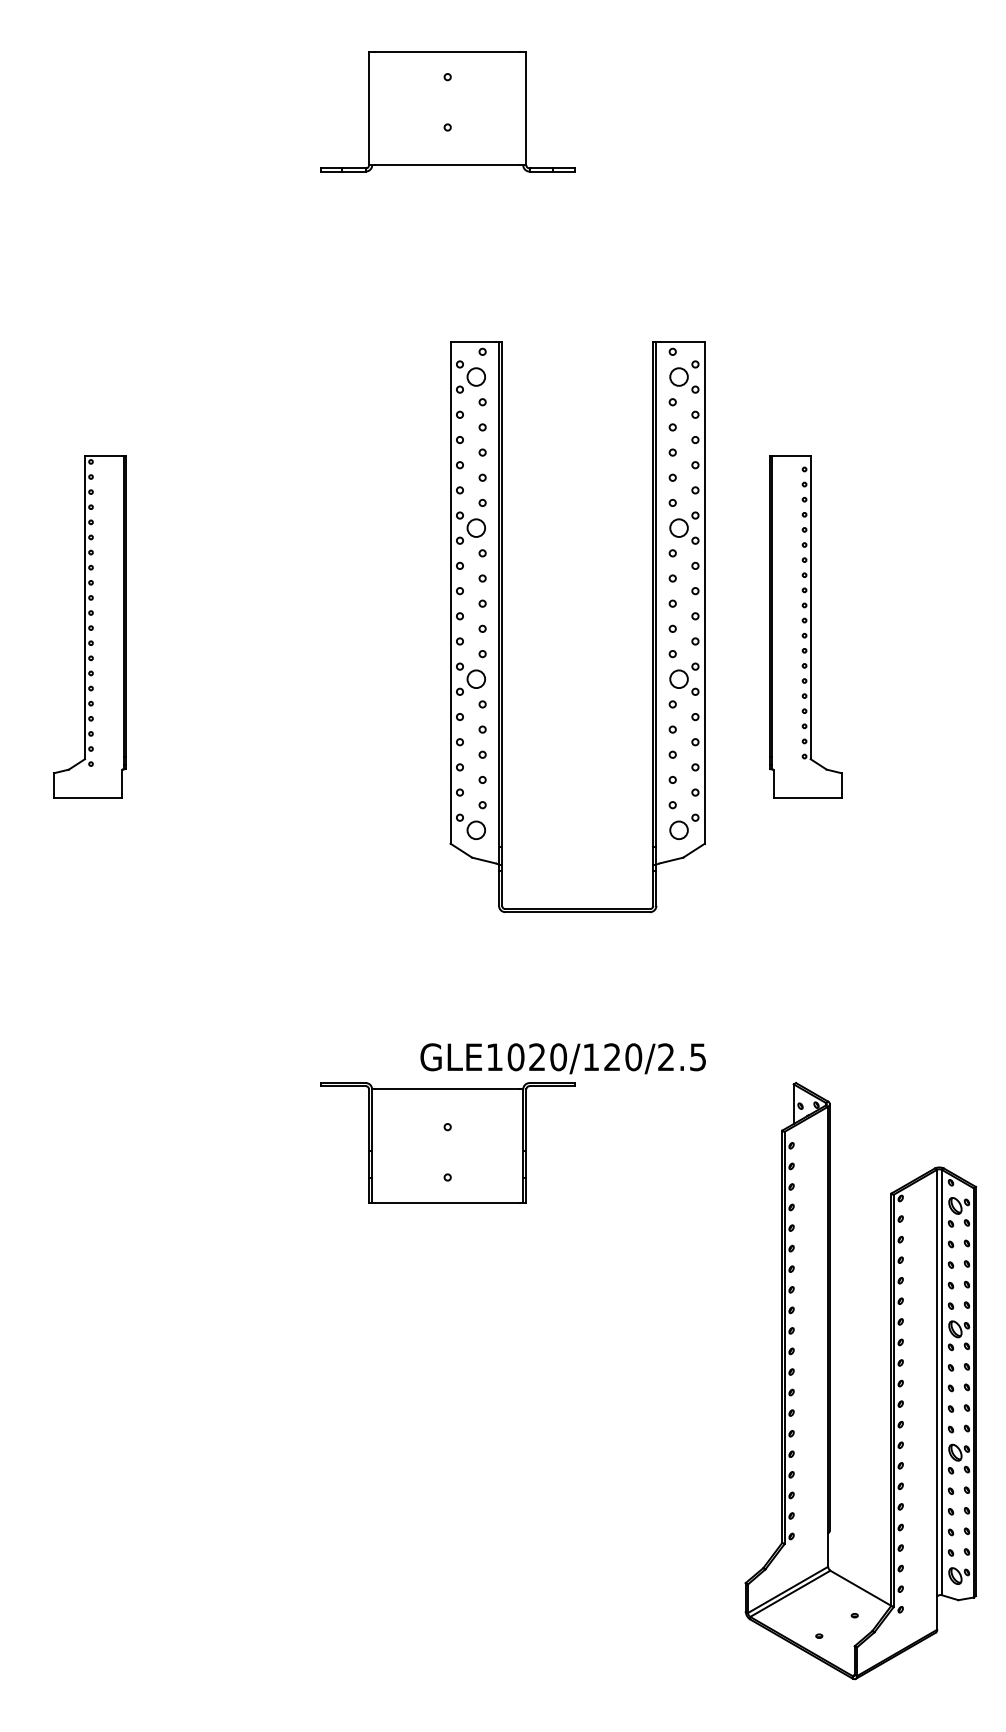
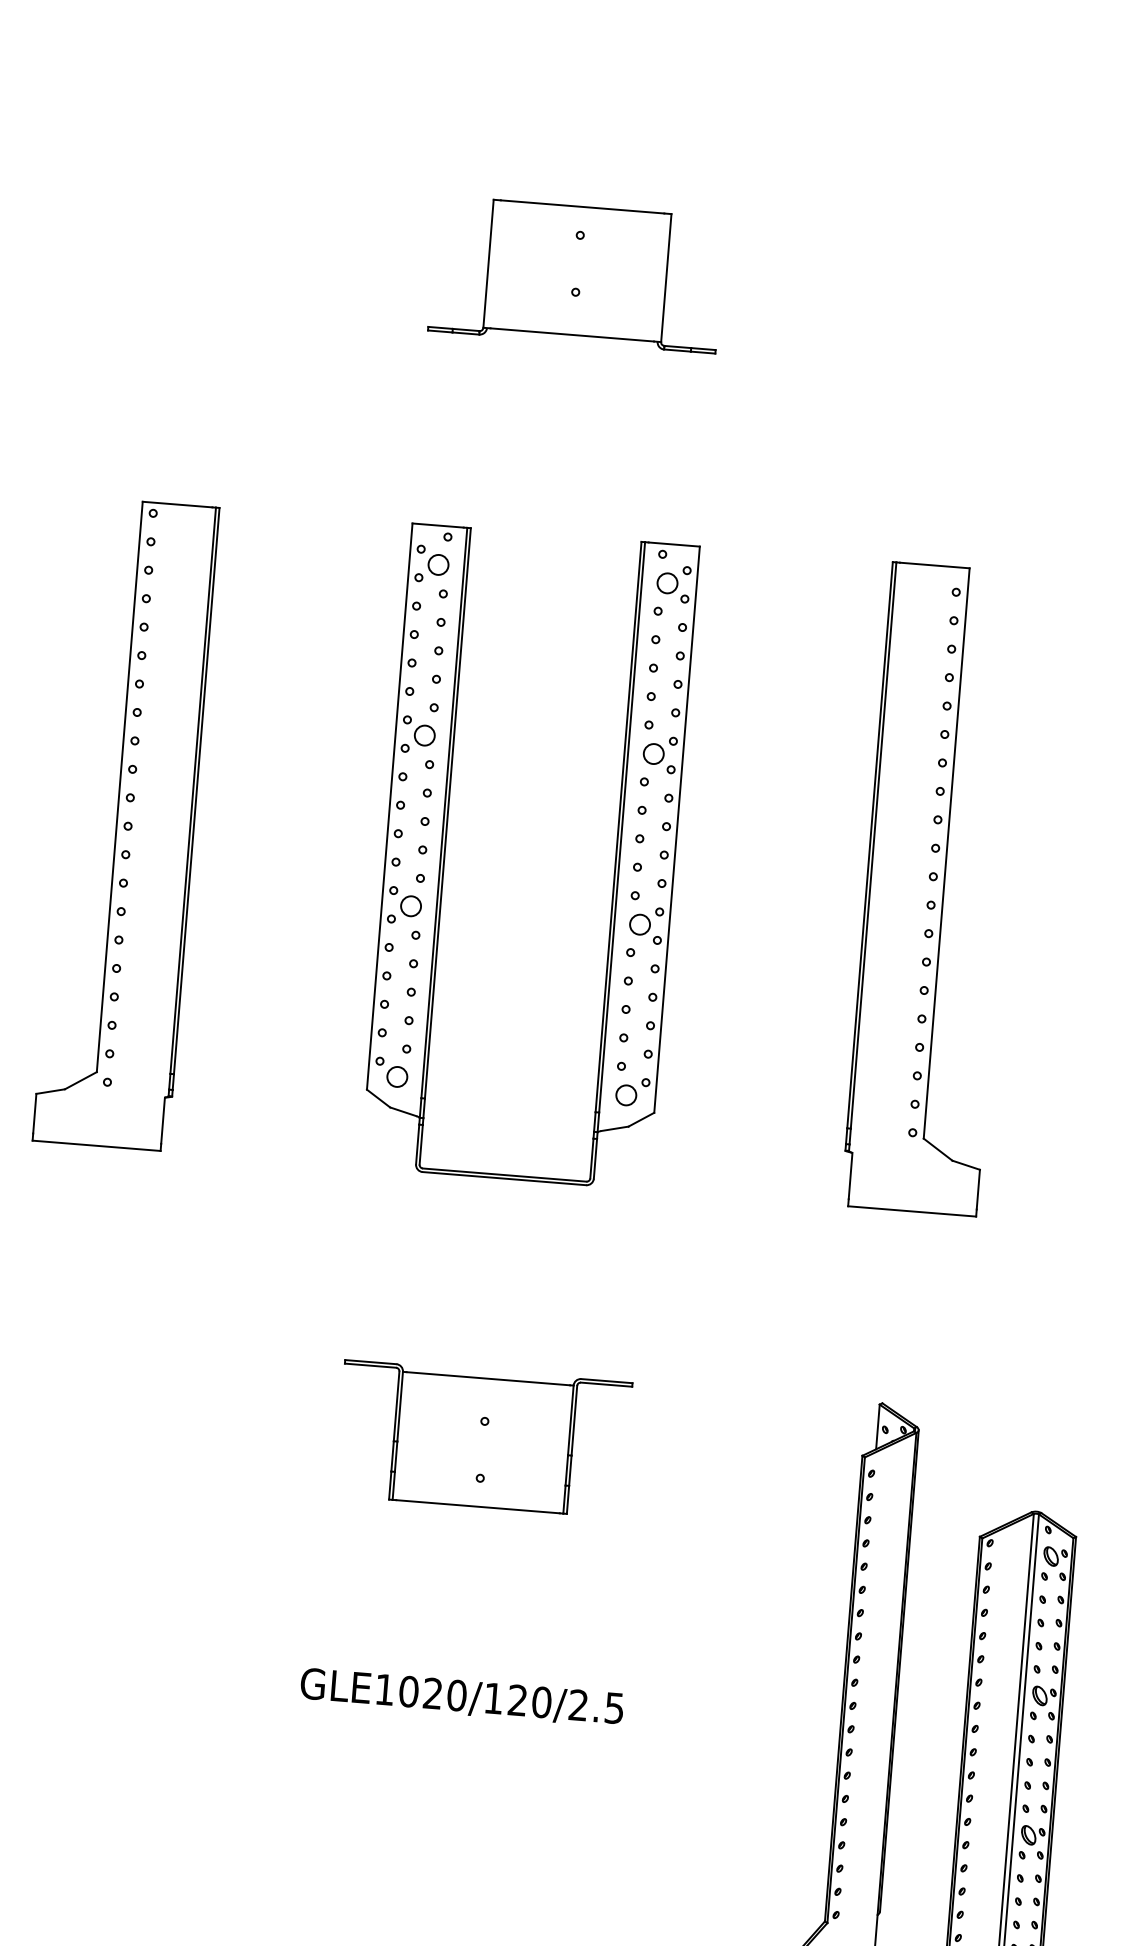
part: (89, 626) -> (125, 823), size x1.67
part: (502, 626) -> (445, 849), moved
part: (805, 626) -> (934, 888), size x1.67
text: (562, 1058) -> (461, 1697), moved

